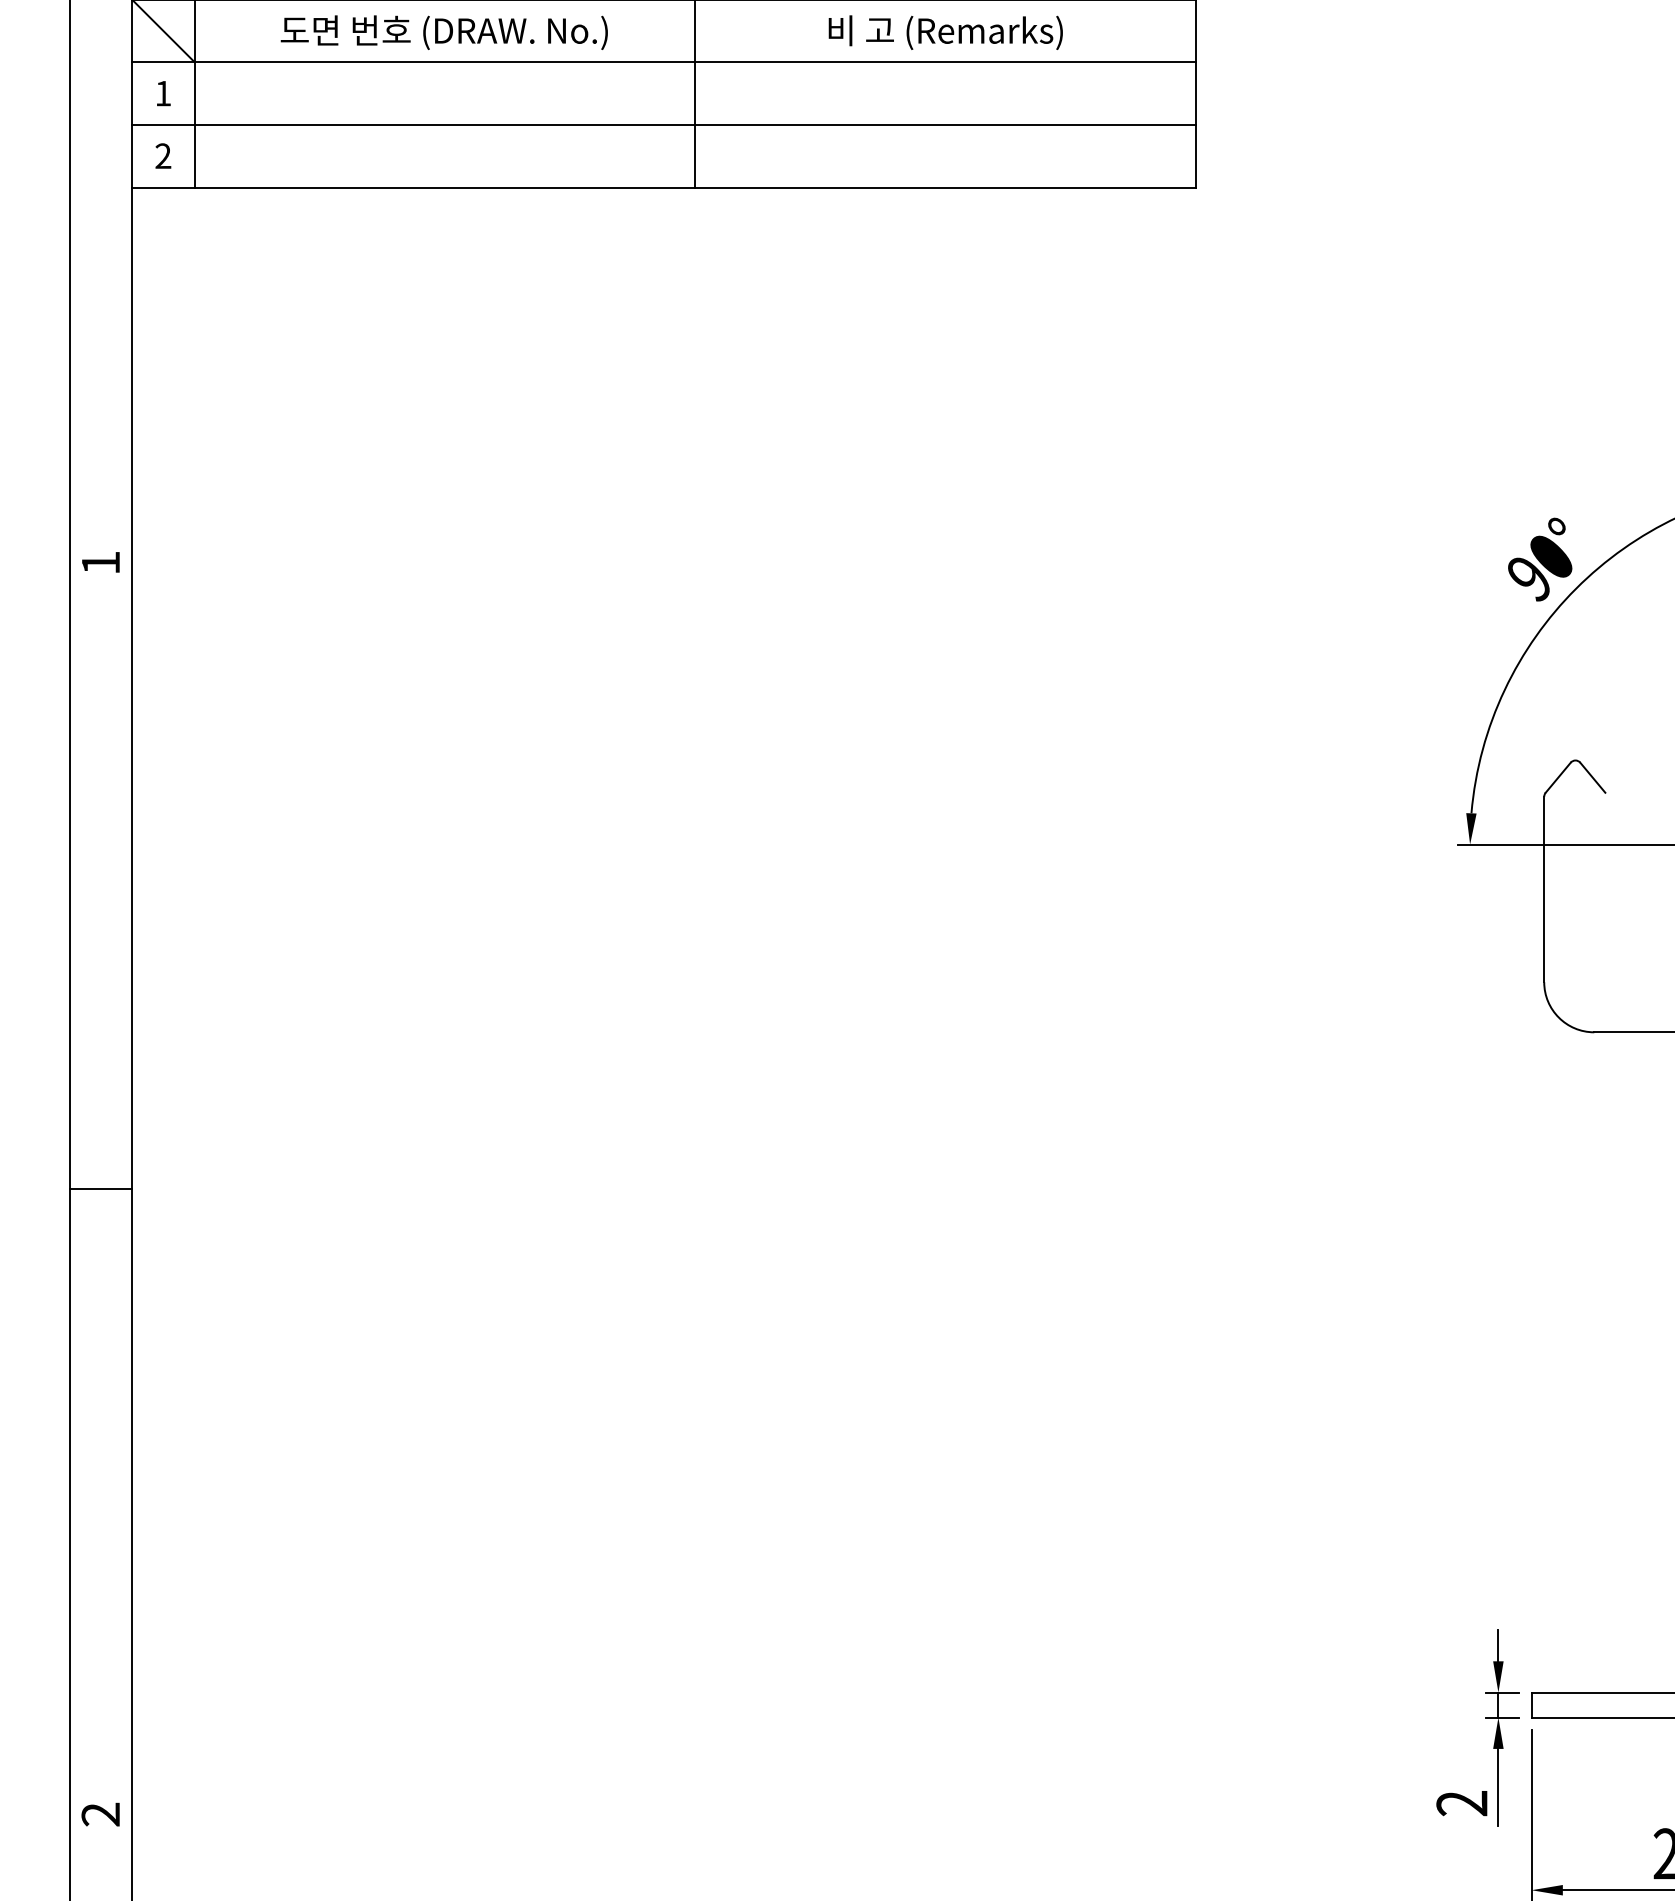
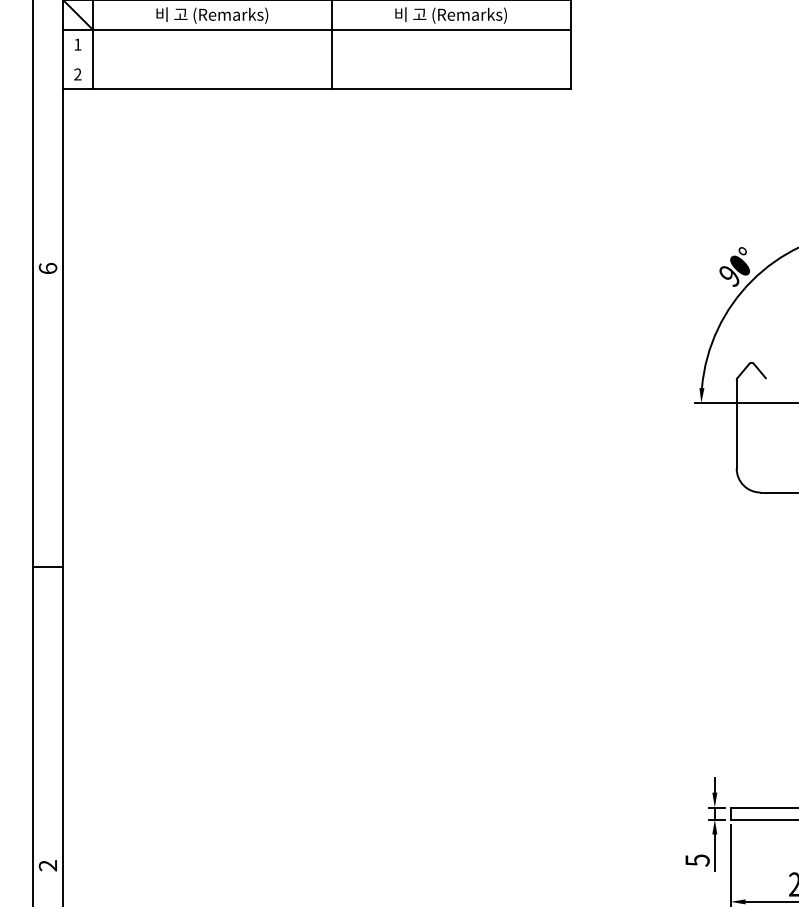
text: (443, 32) -> (211, 15), 도면 번호 (DRAW. No.) -> 비 고 (Remarks)
line: (663, 124) -> (316, 59), removed
text: (99, 560) -> (47, 267), 1 -> 6
text: (1462, 1803) -> (697, 860), 2 -> 5

